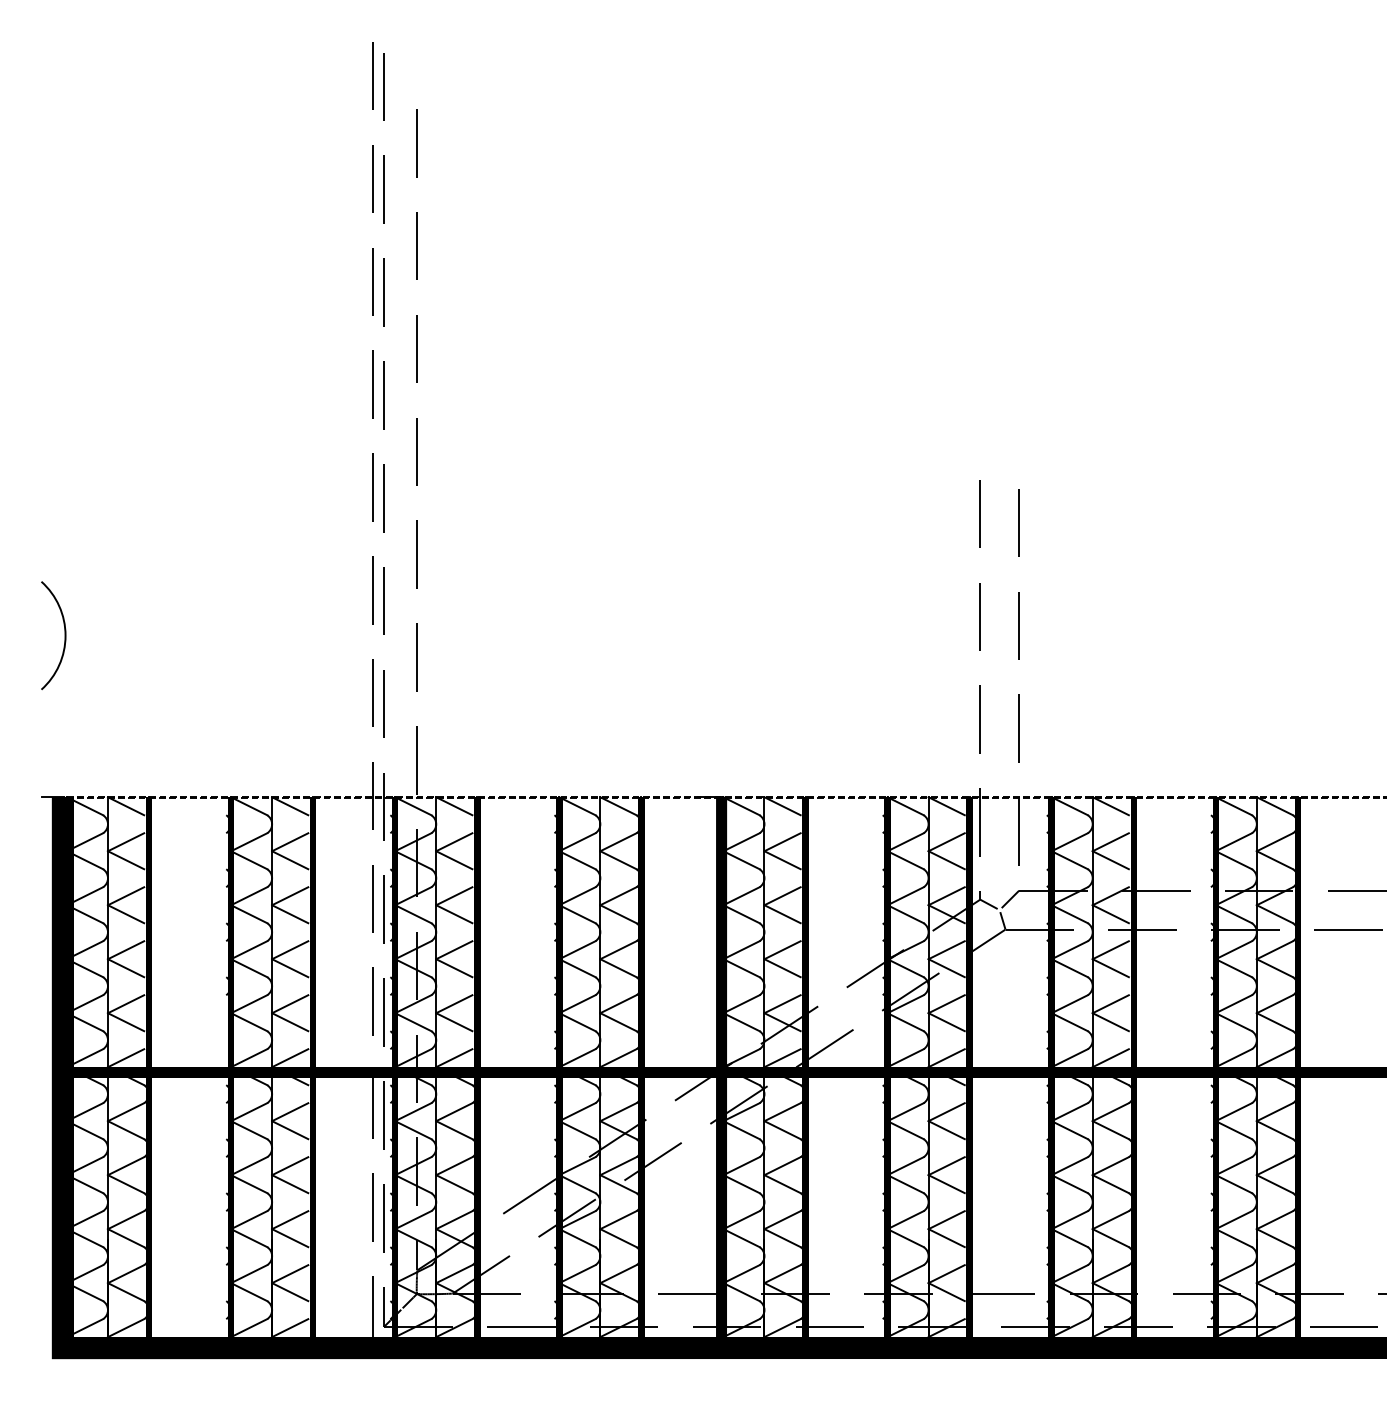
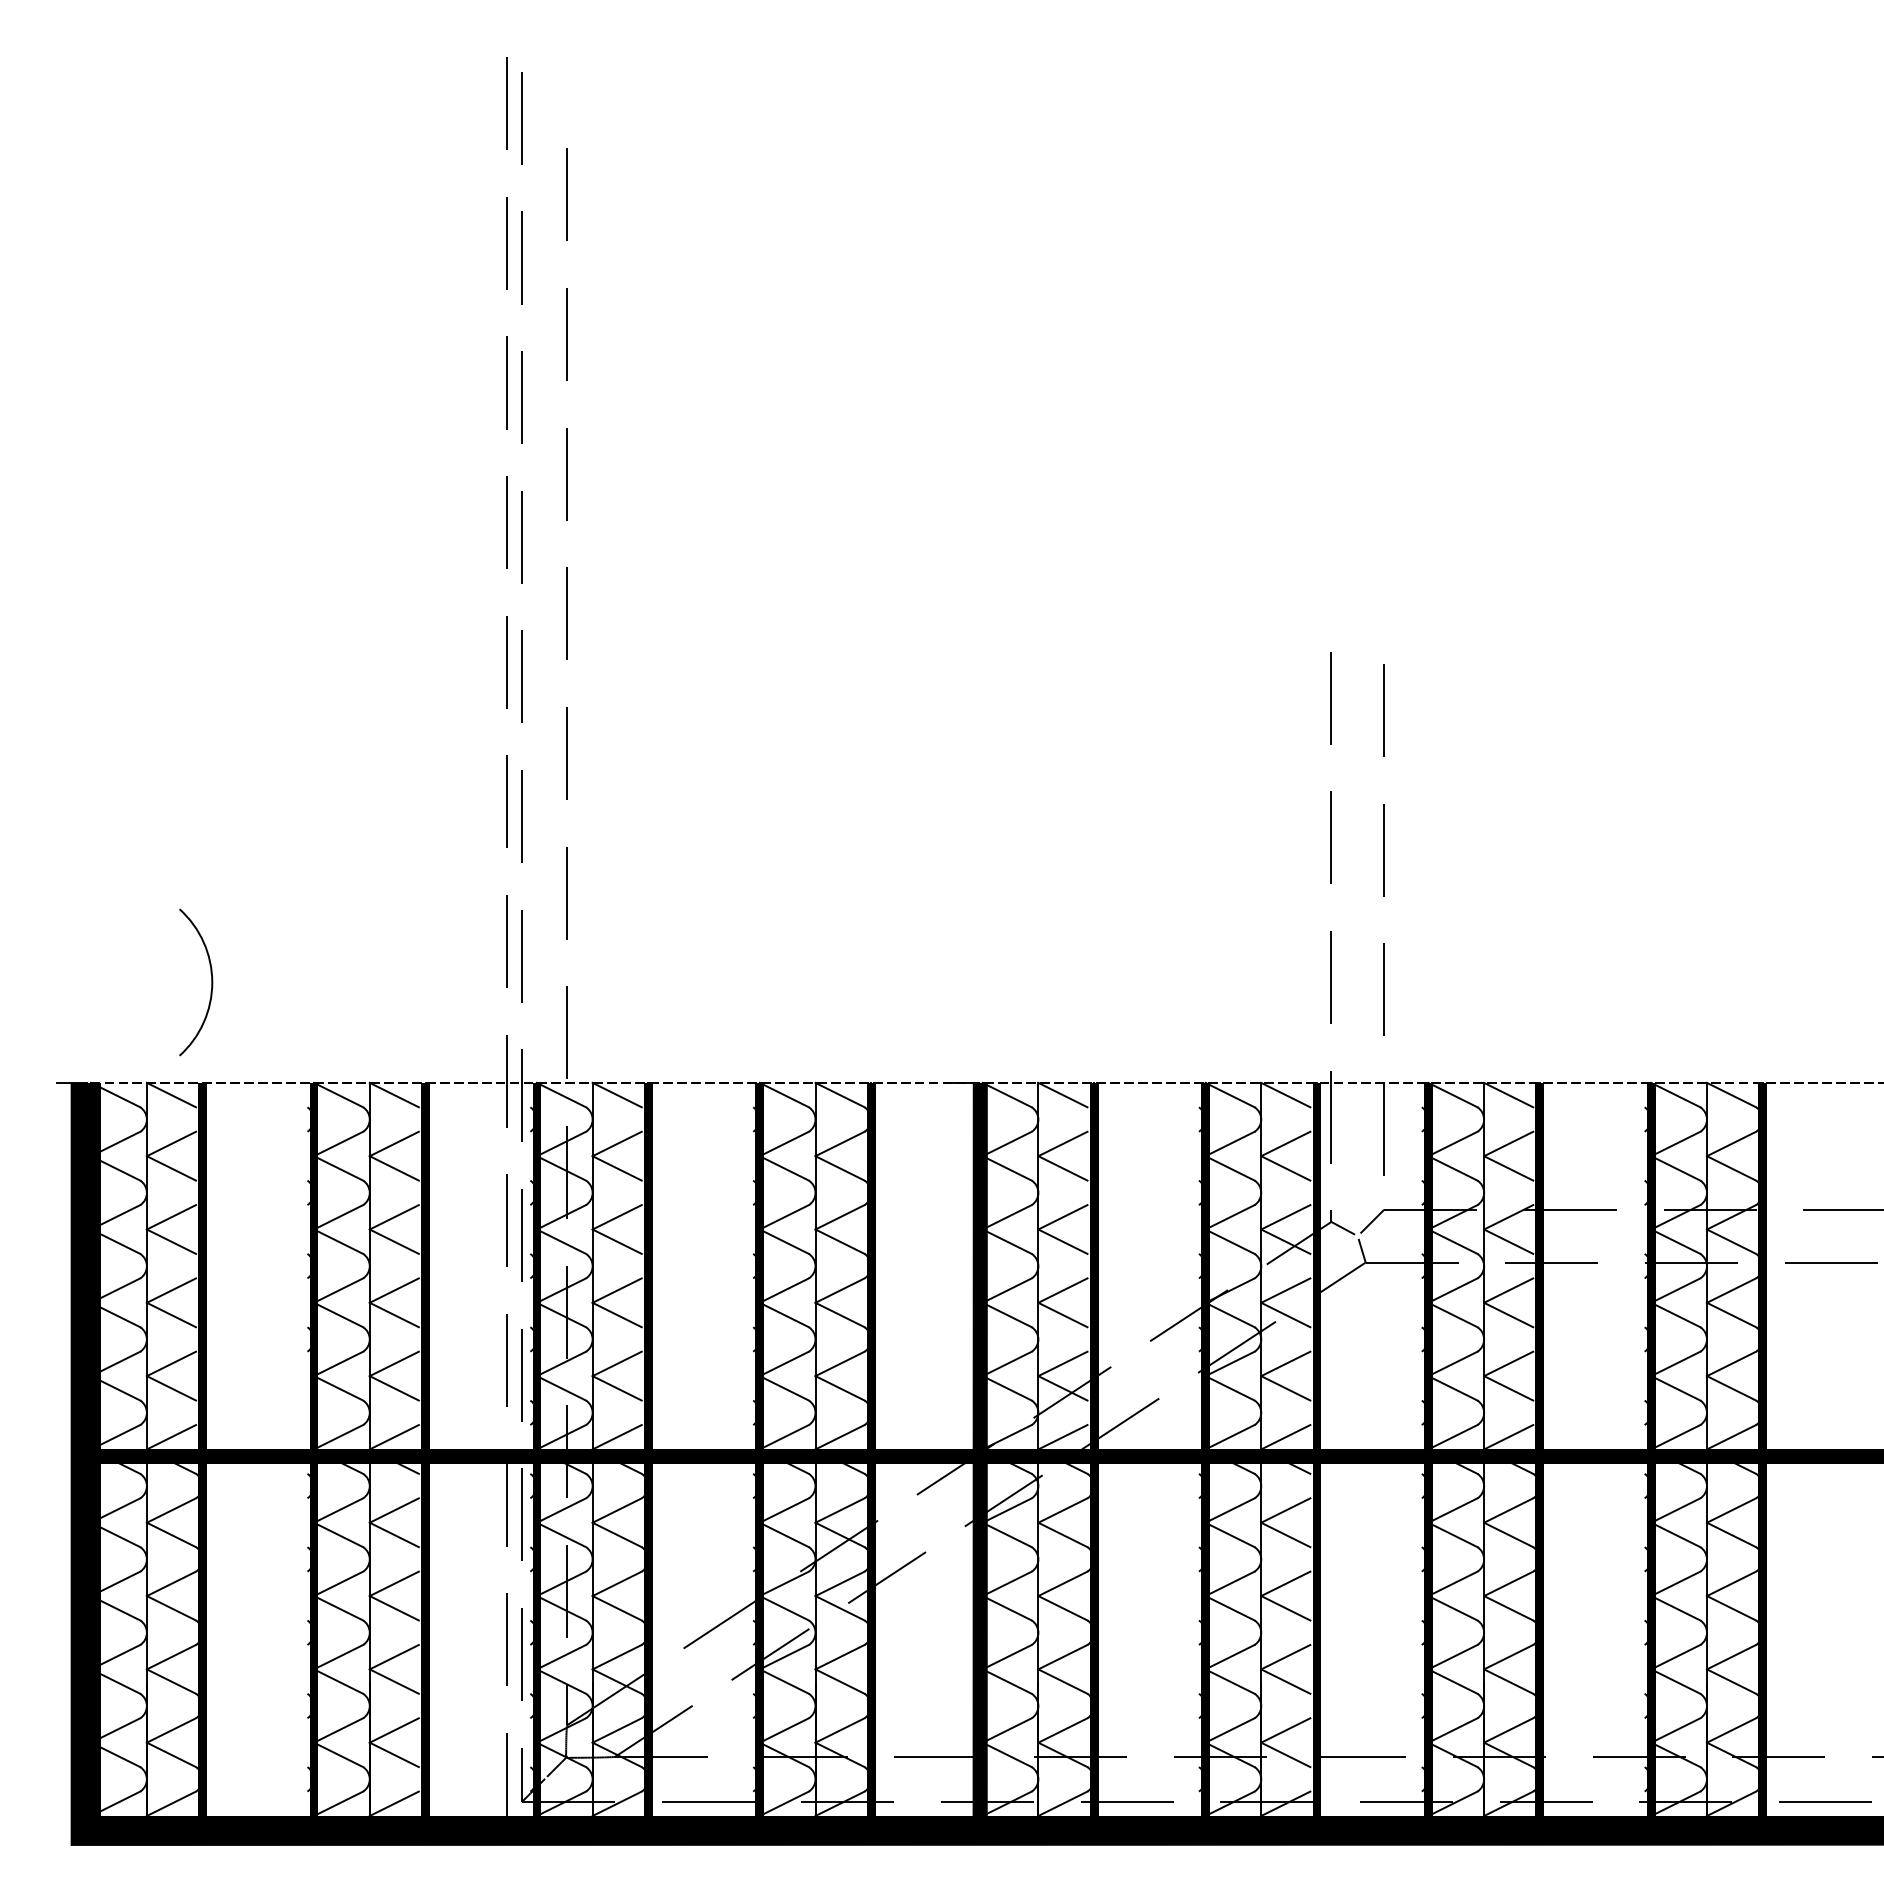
arc: (64, 635) -> (211, 982), moved

